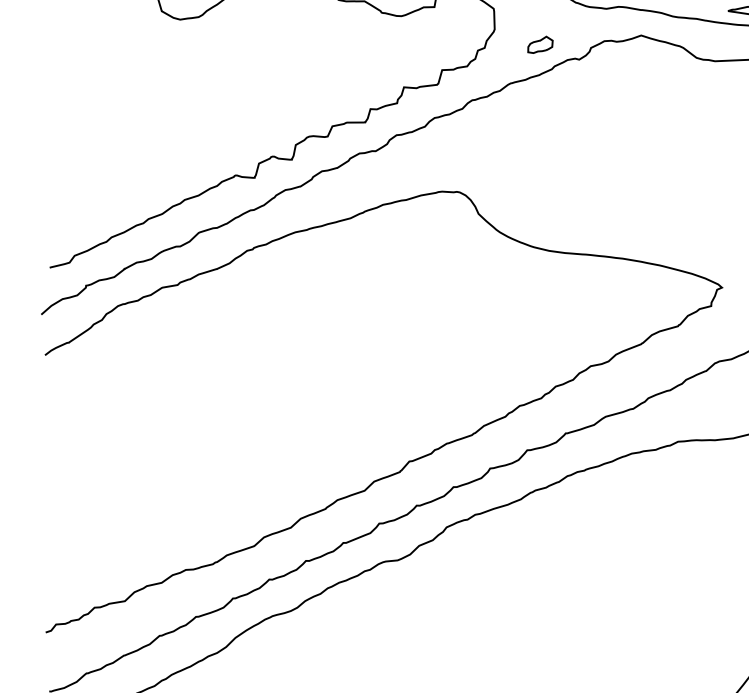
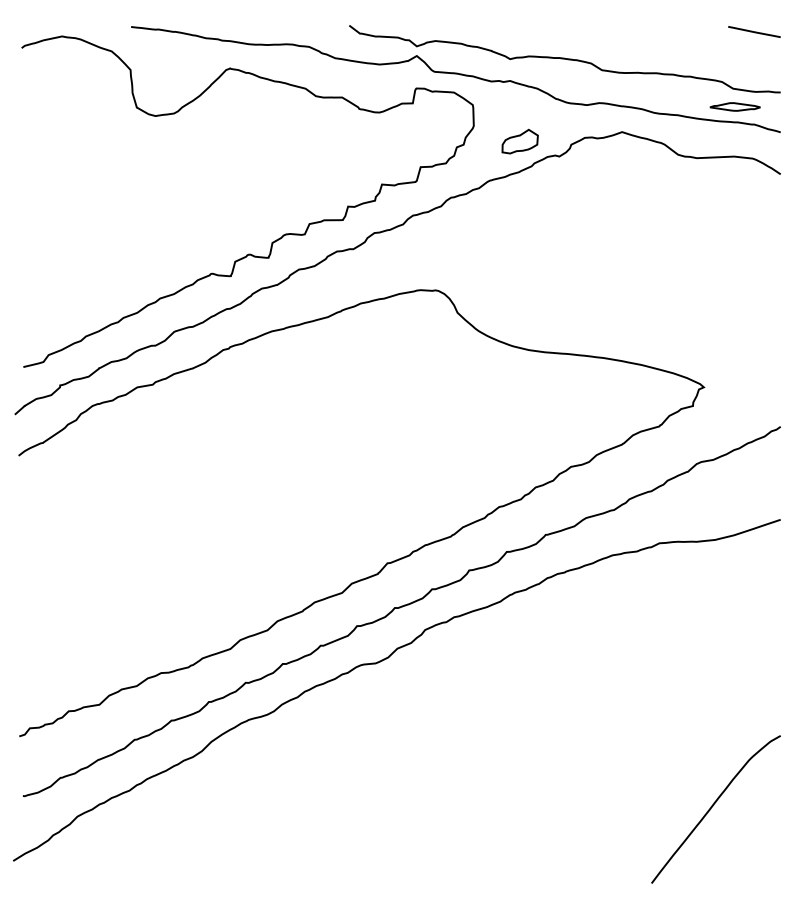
part: (539, 44) -> (519, 141), size x1.43

